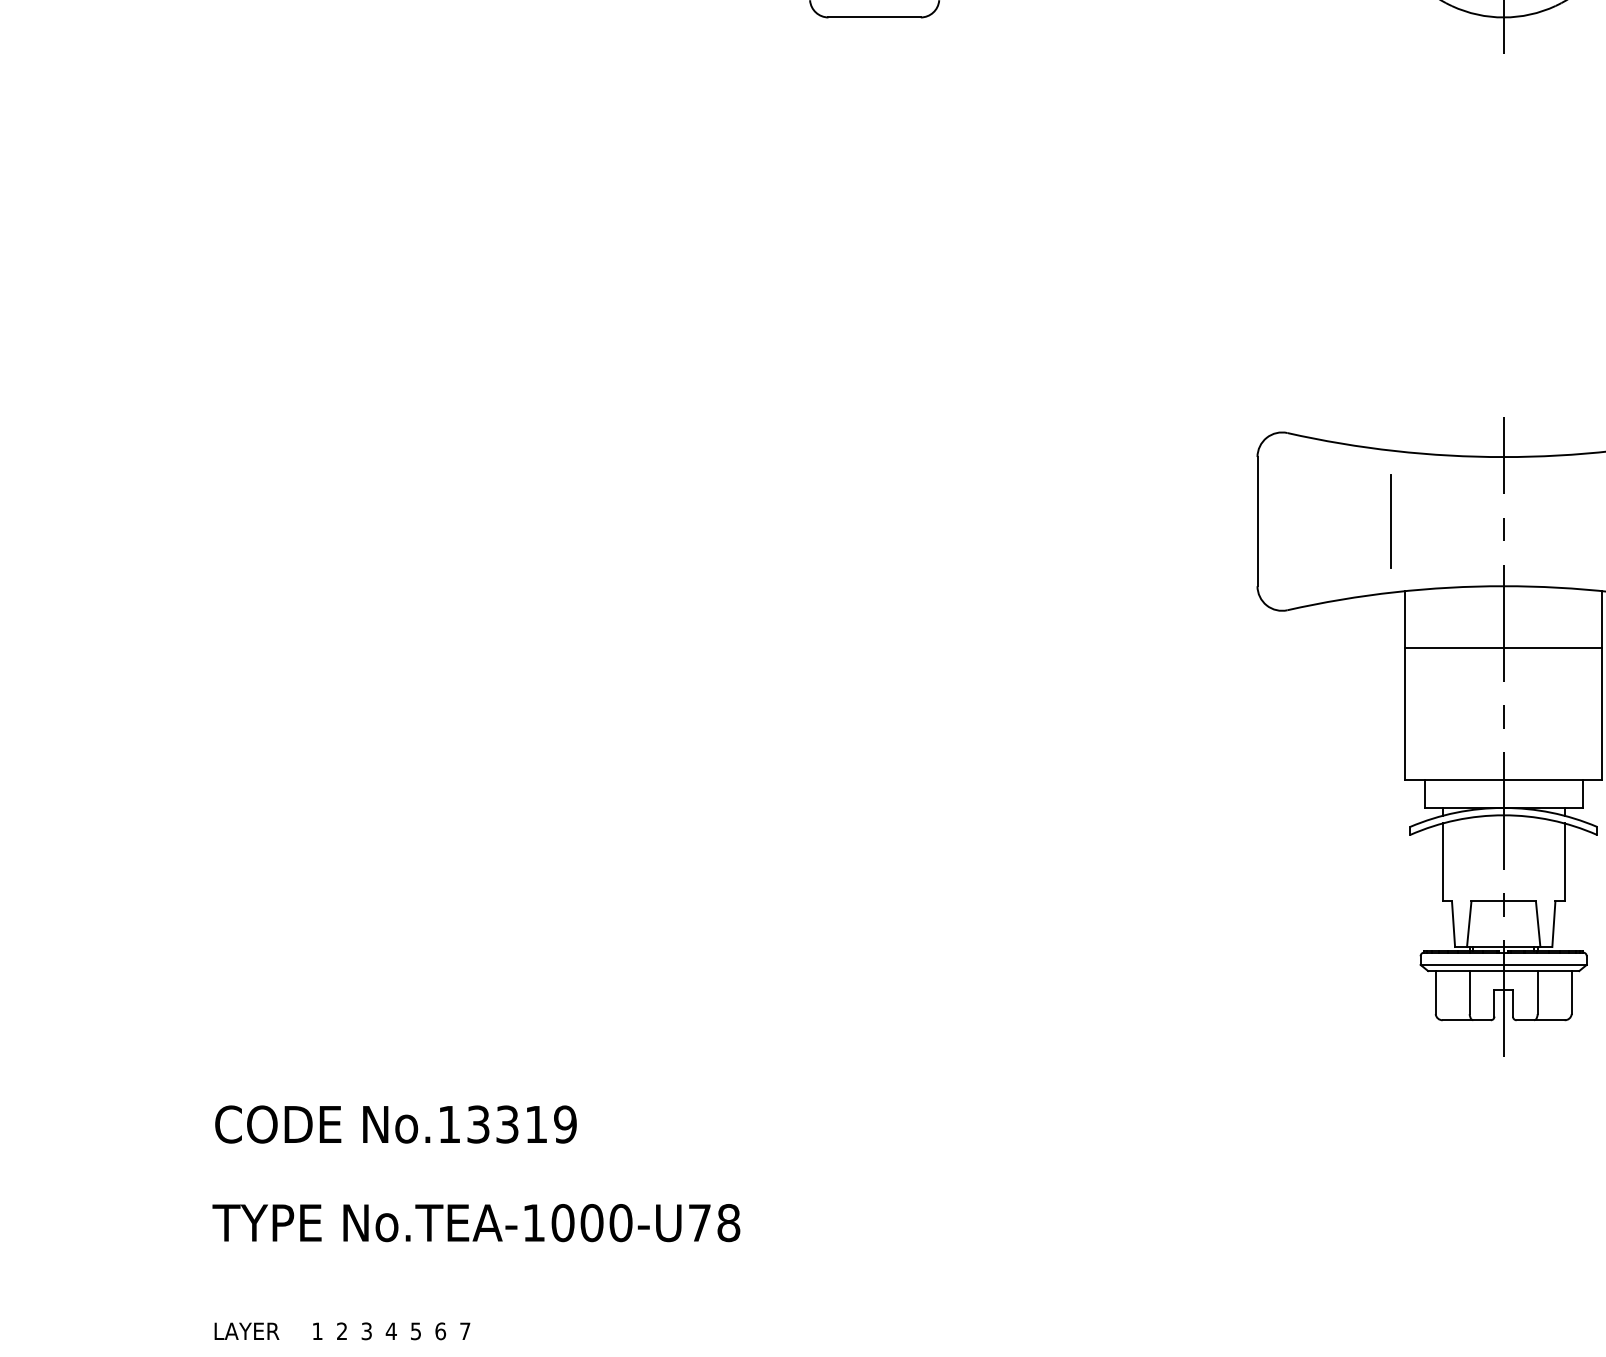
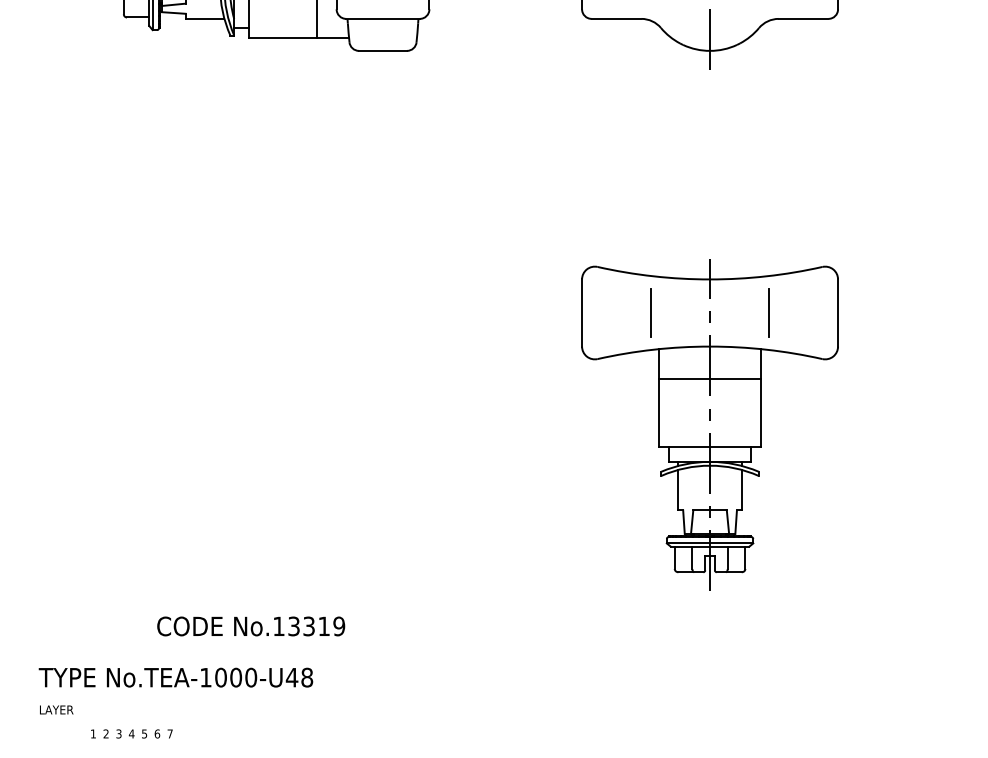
text: (396, 1124) -> (251, 626), moved
text: (698, 1222) -> (291, 677), No.TEA-1000-U78 -> No.TEA-1000-U48
text: (246, 1330) -> (56, 709), moved

